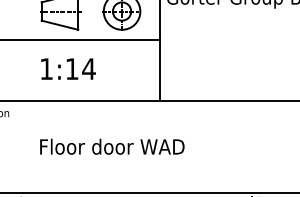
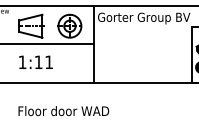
text: (87, 67) -> (48, 61), 1:14 -> 1:11

